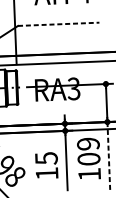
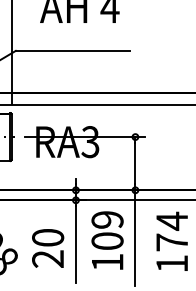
line: (58, 24) -> (72, 50), dashed -> solid
line: (108, 156) -> (135, 238), dashed -> solid
text: (47, 166) -> (48, 248), 15 -> 20

